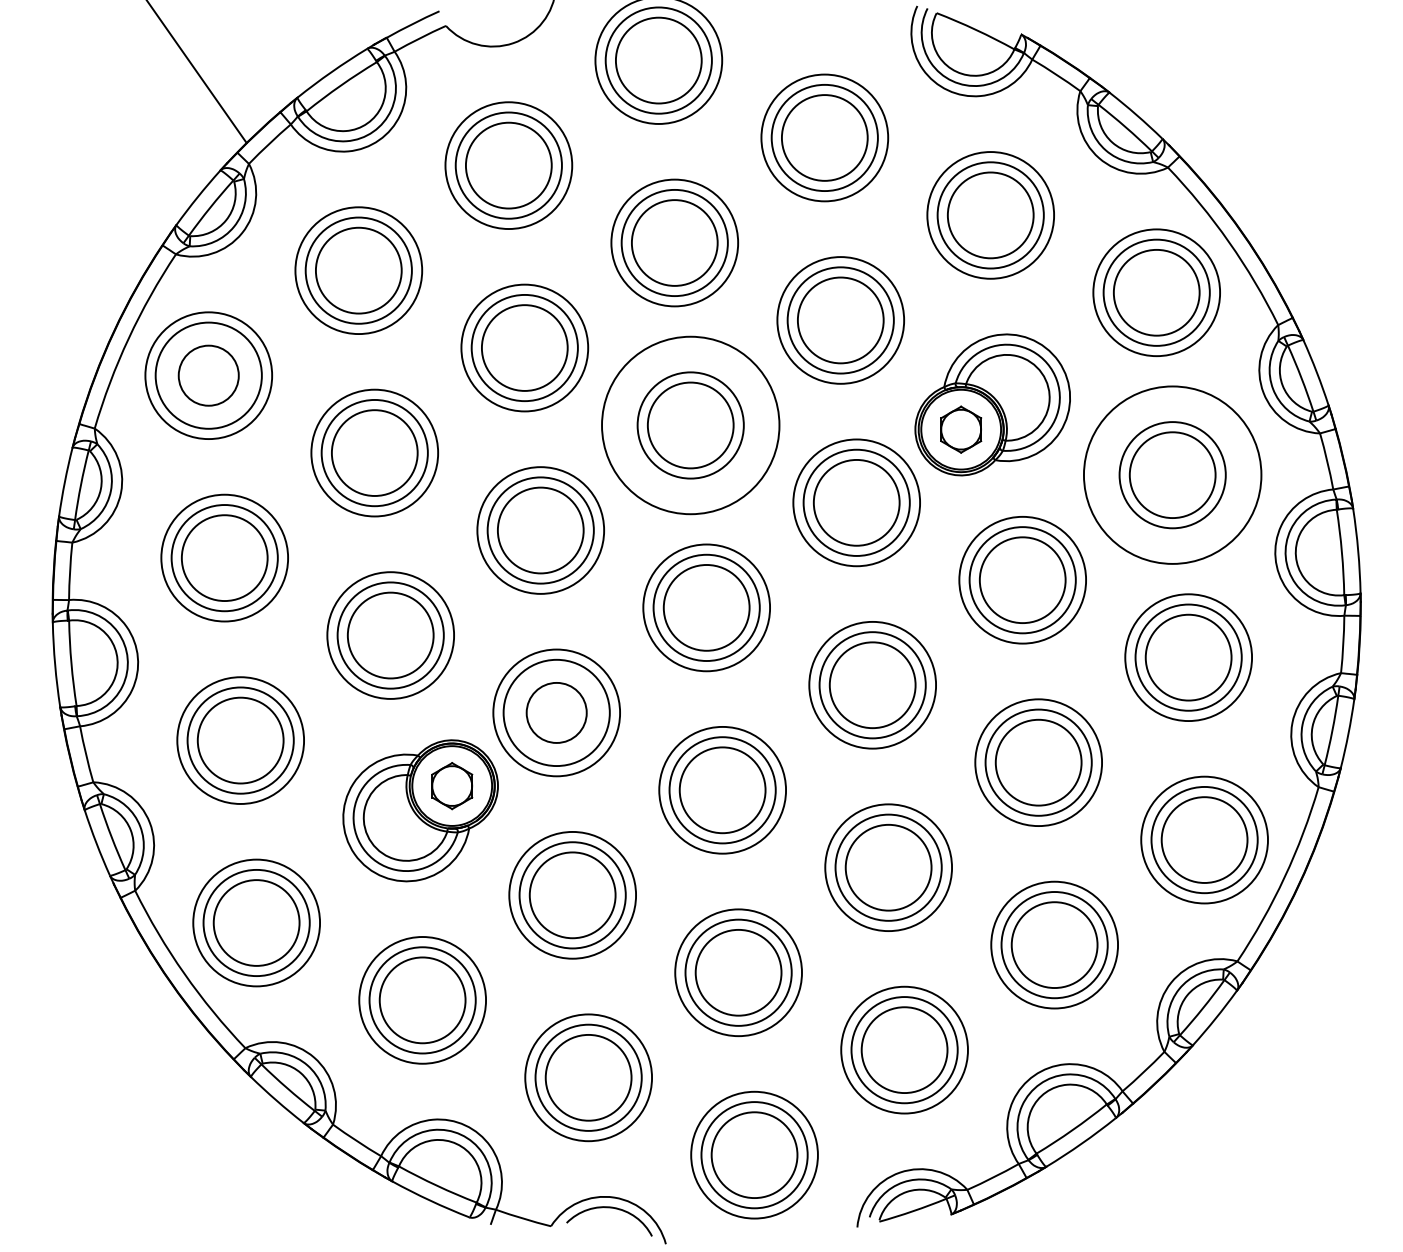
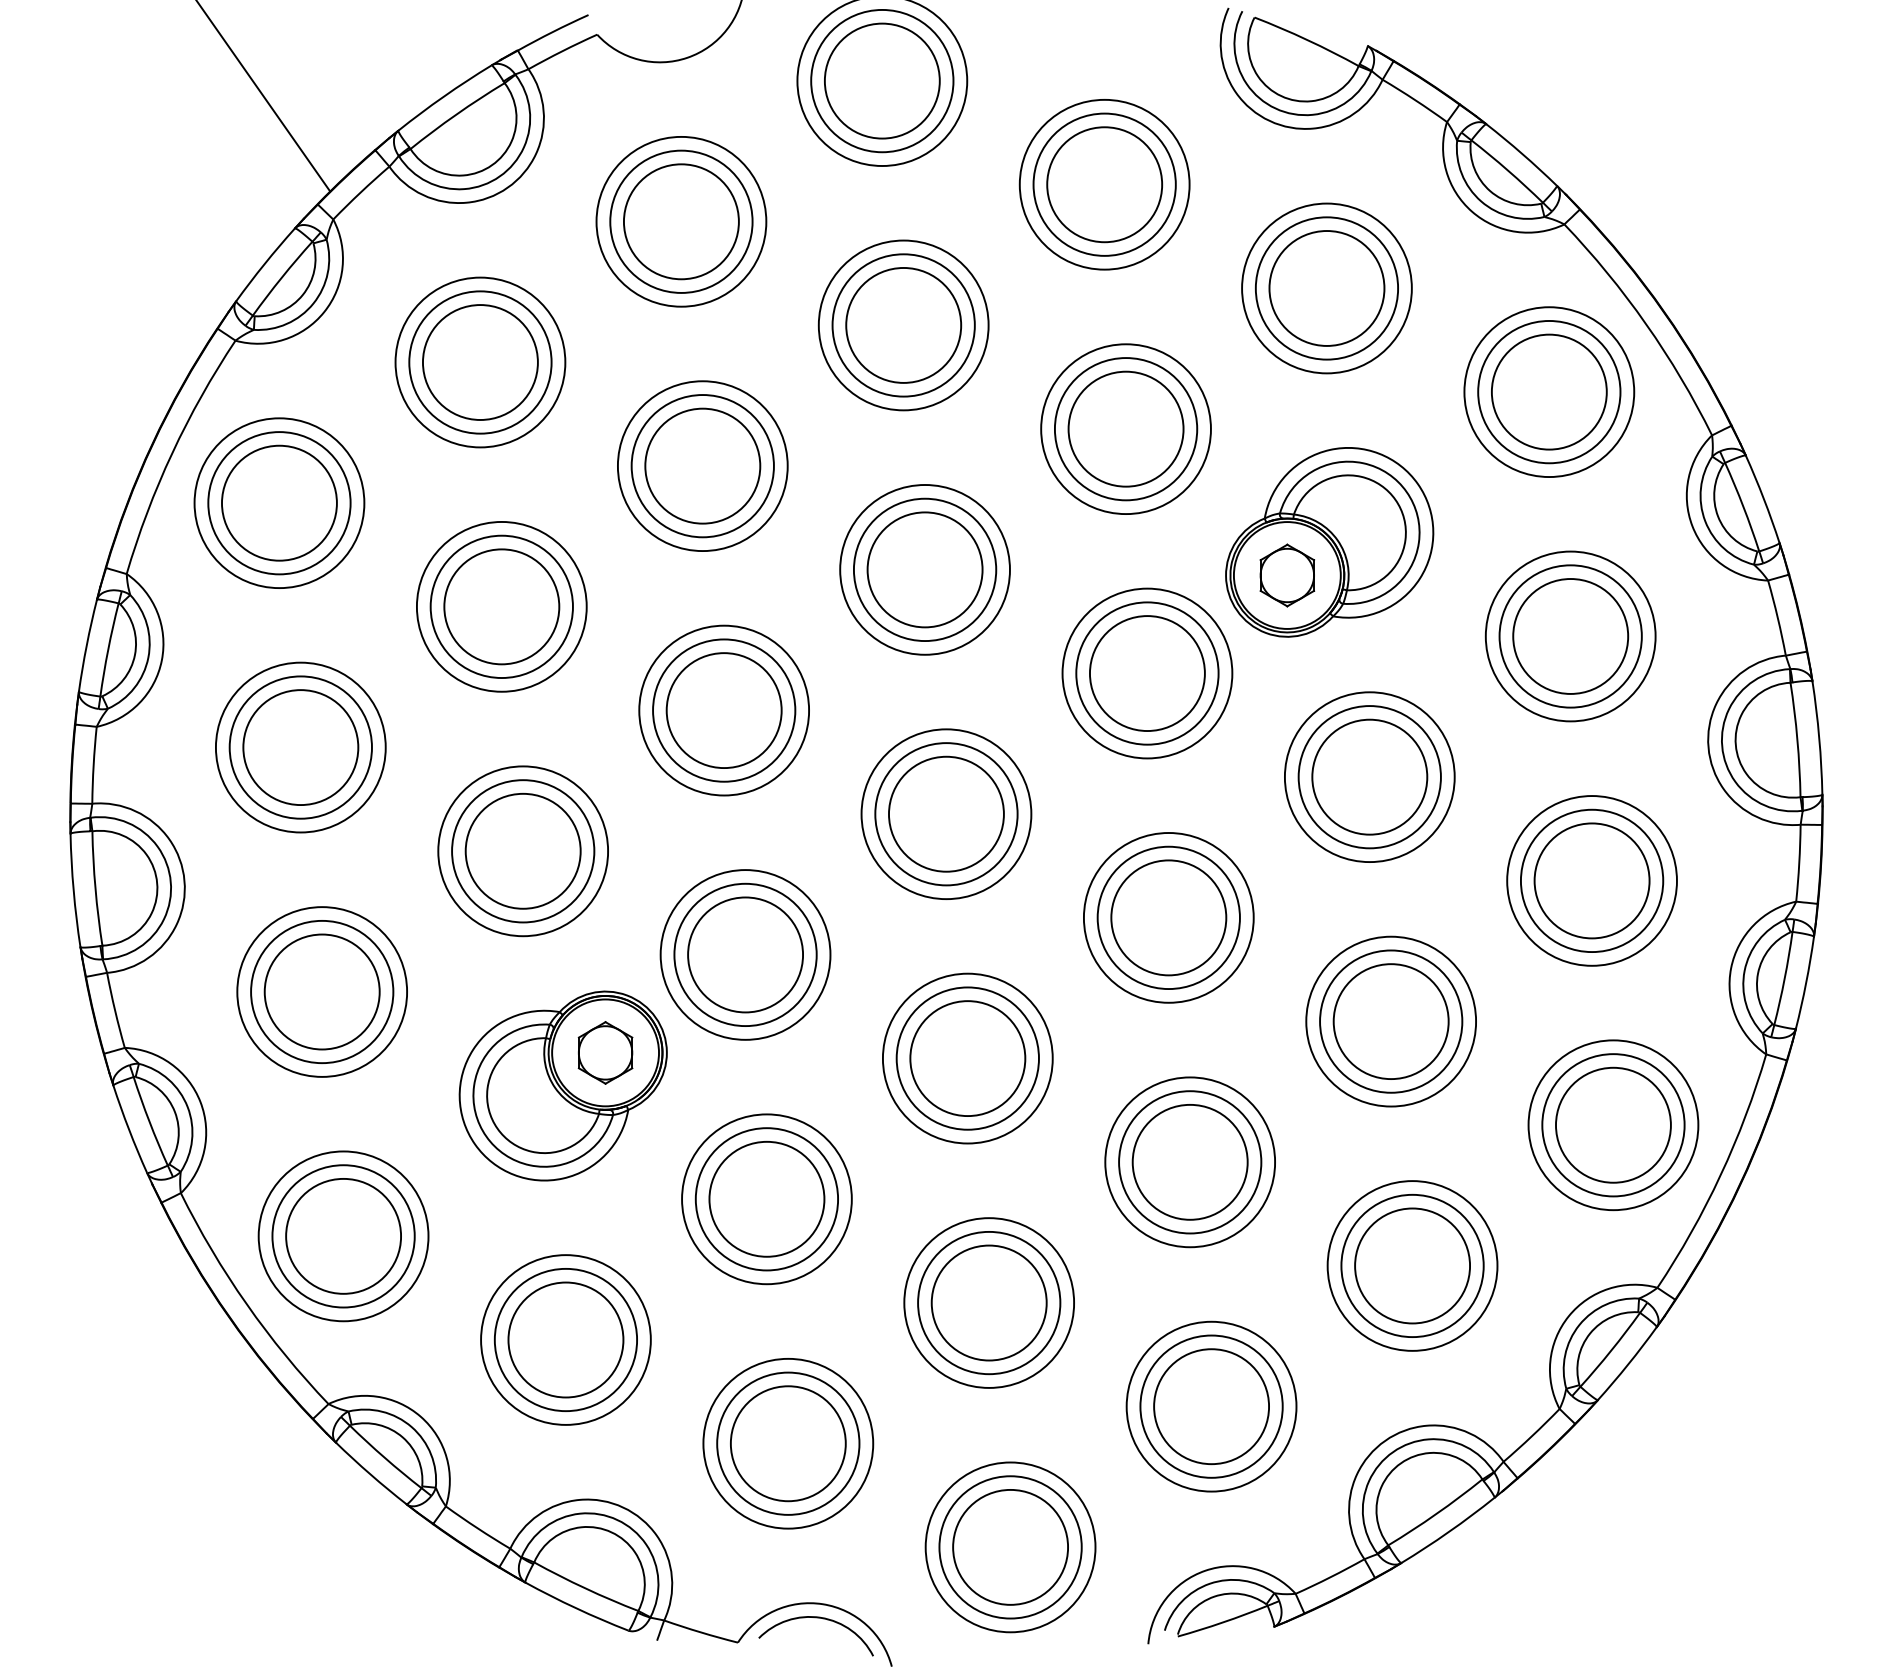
circle: (208, 375) -> (279, 502), size x1.43
circle: (690, 425) -> (924, 569), size x0.71
circle: (1172, 475) -> (1570, 636), size x0.71
circle: (556, 712) -> (745, 954), size x1.43

